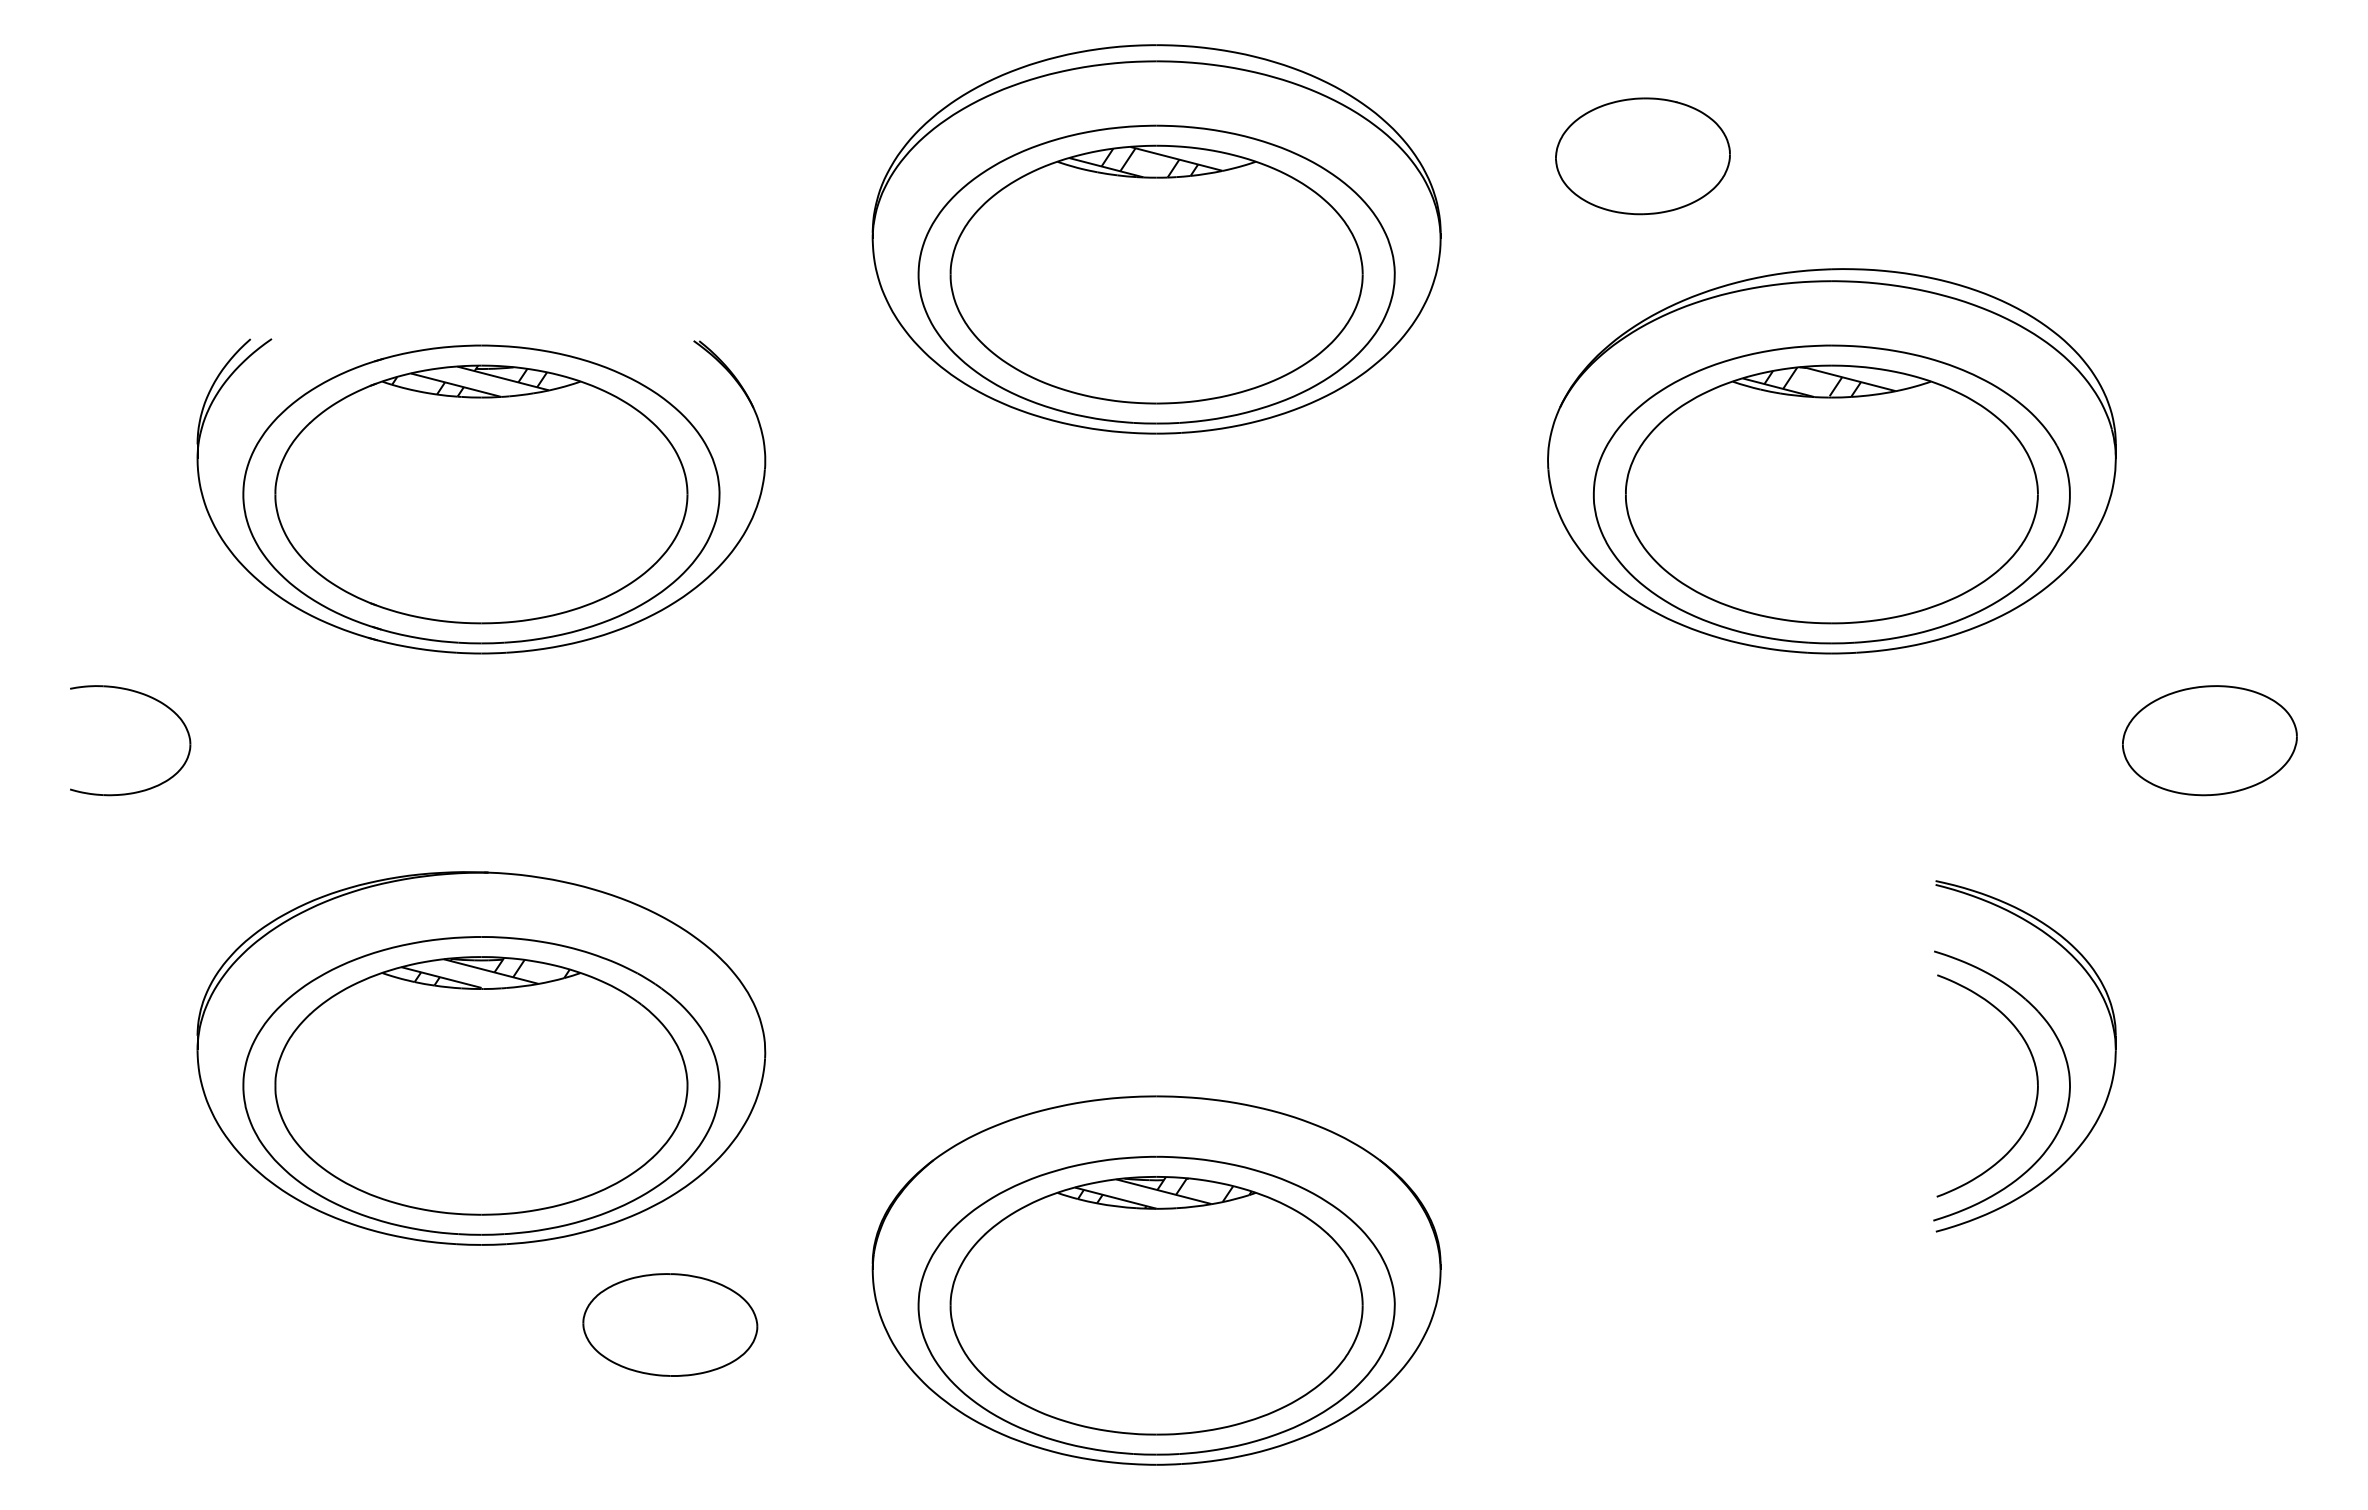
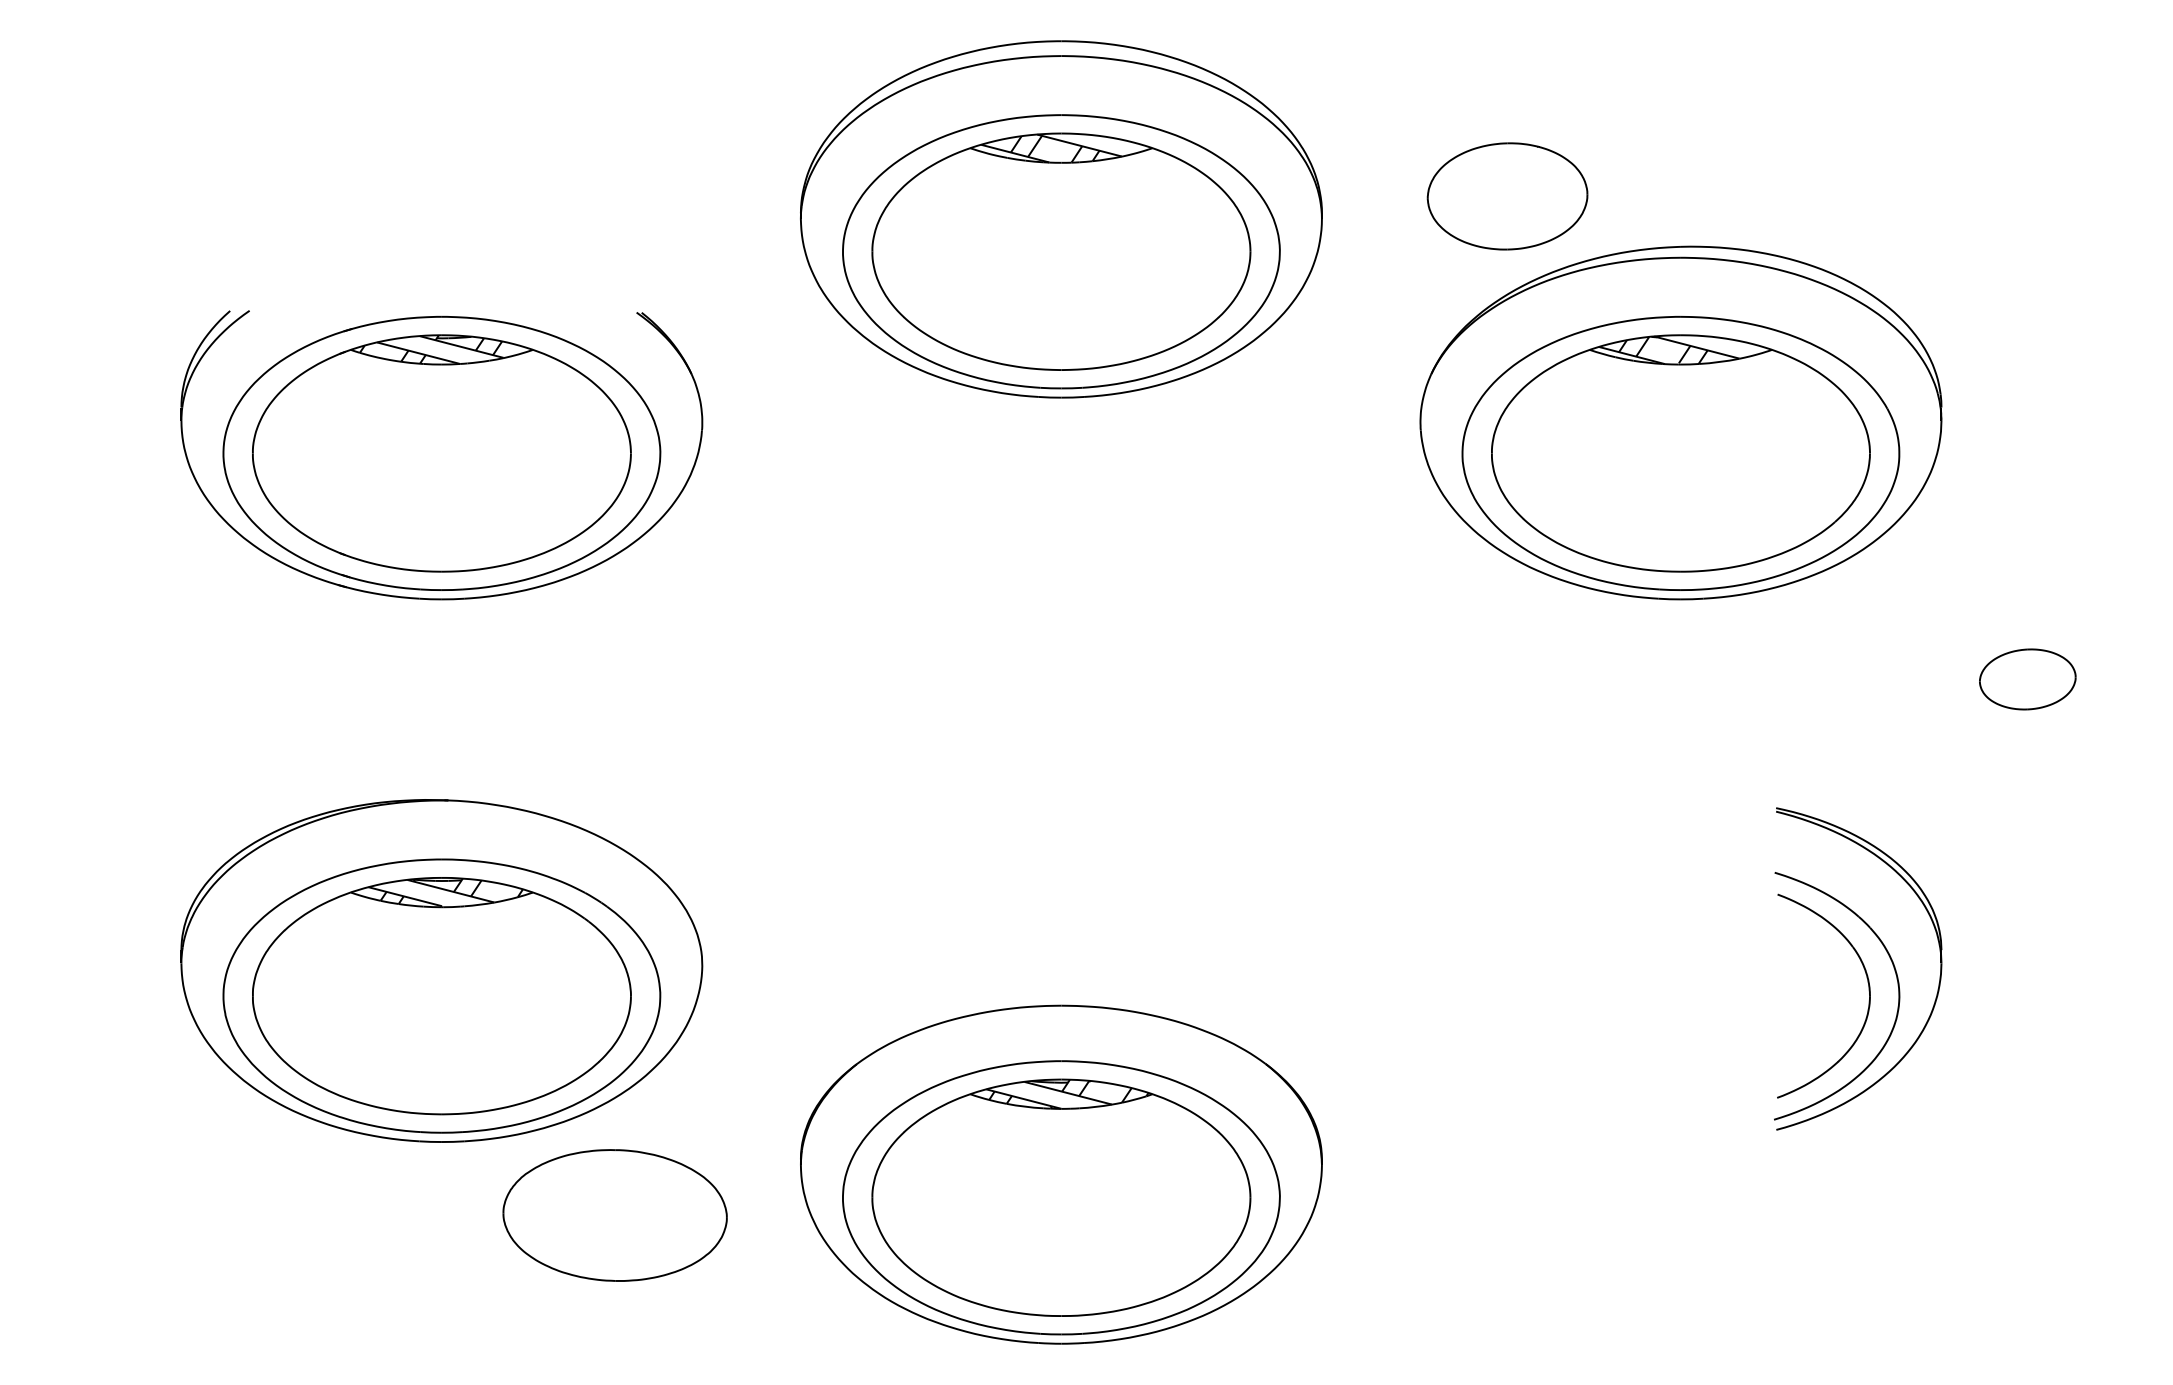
part: (1642, 156) -> (1507, 196), moved
part: (148, 697) -> (136, 639), removed
part: (2209, 740) -> (2027, 679), size x0.6
part: (670, 1324) -> (615, 1215), size x1.4

